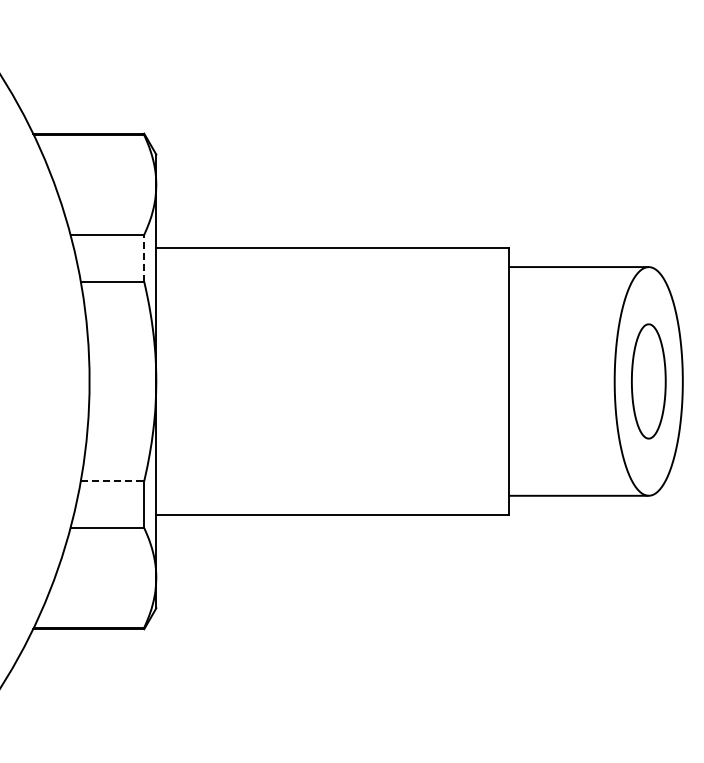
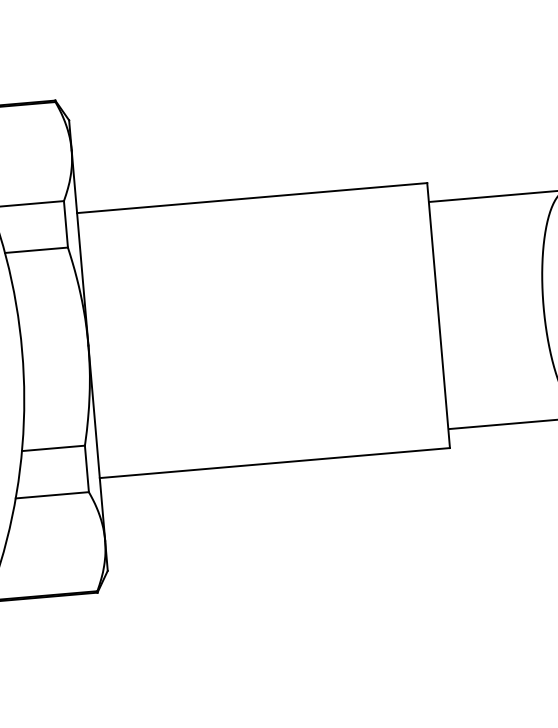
line: (144, 257) -> (66, 223), dashed -> solid
line: (112, 481) -> (53, 448), dashed -> solid

